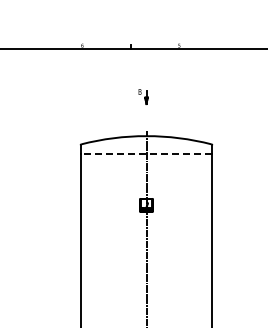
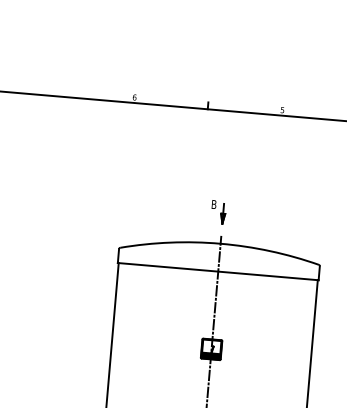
part: (143, 96) -> (218, 211), moved
line: (146, 154) -> (218, 271), dashed -> solid

